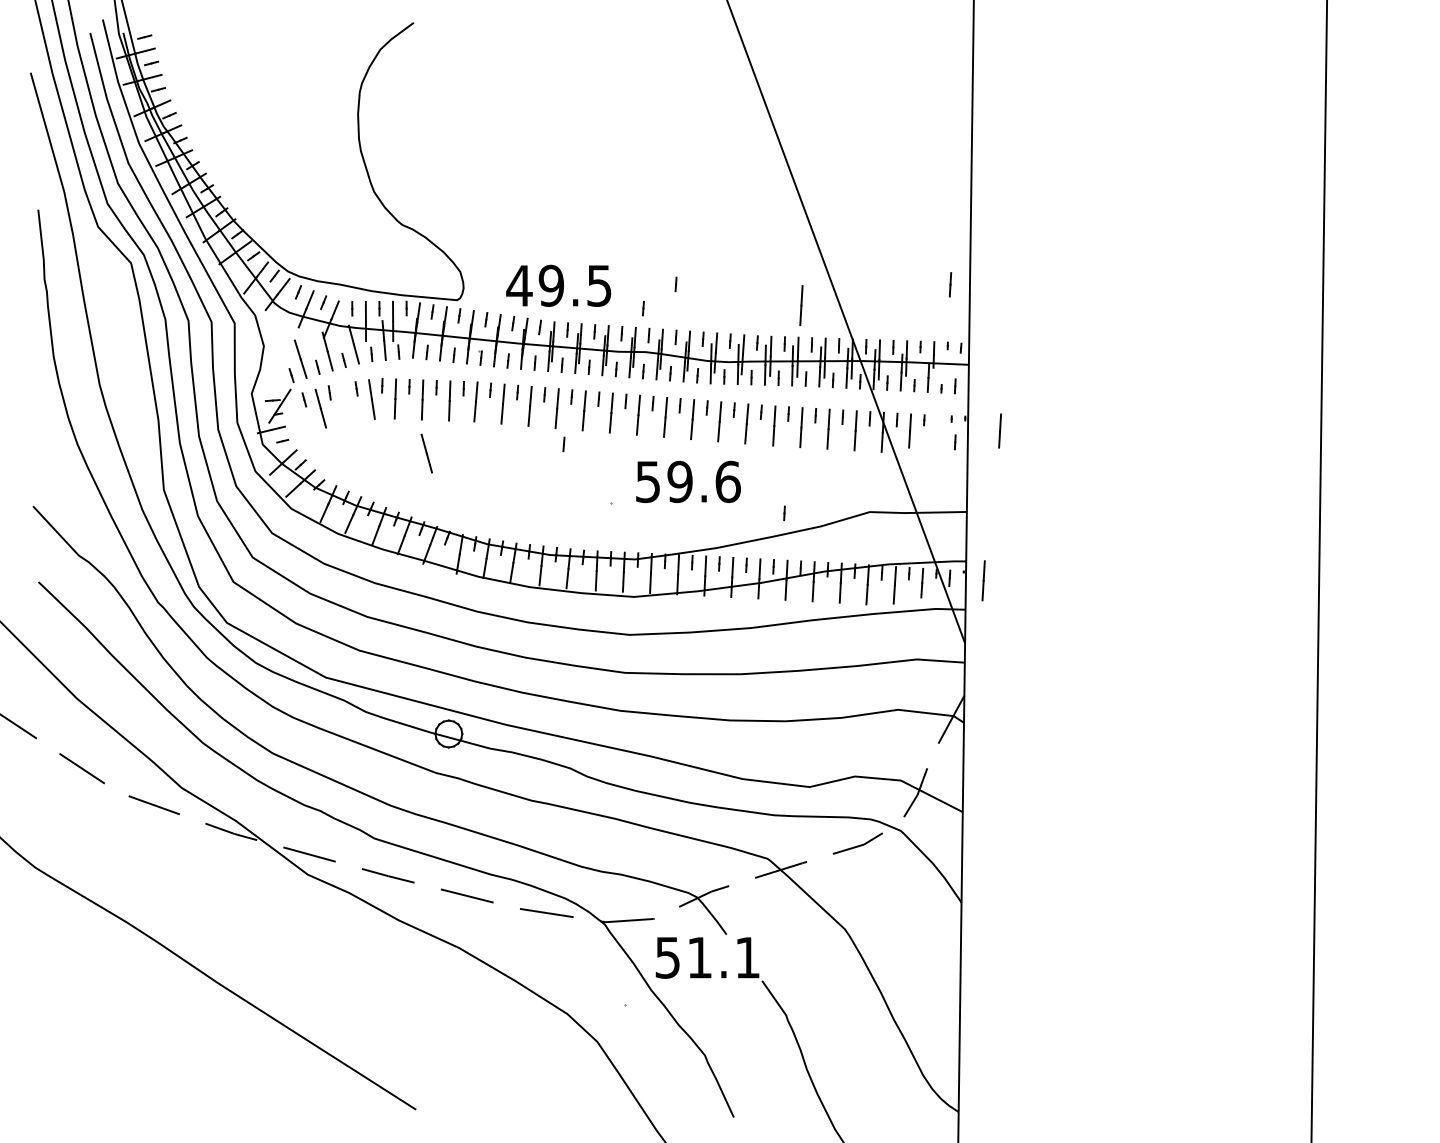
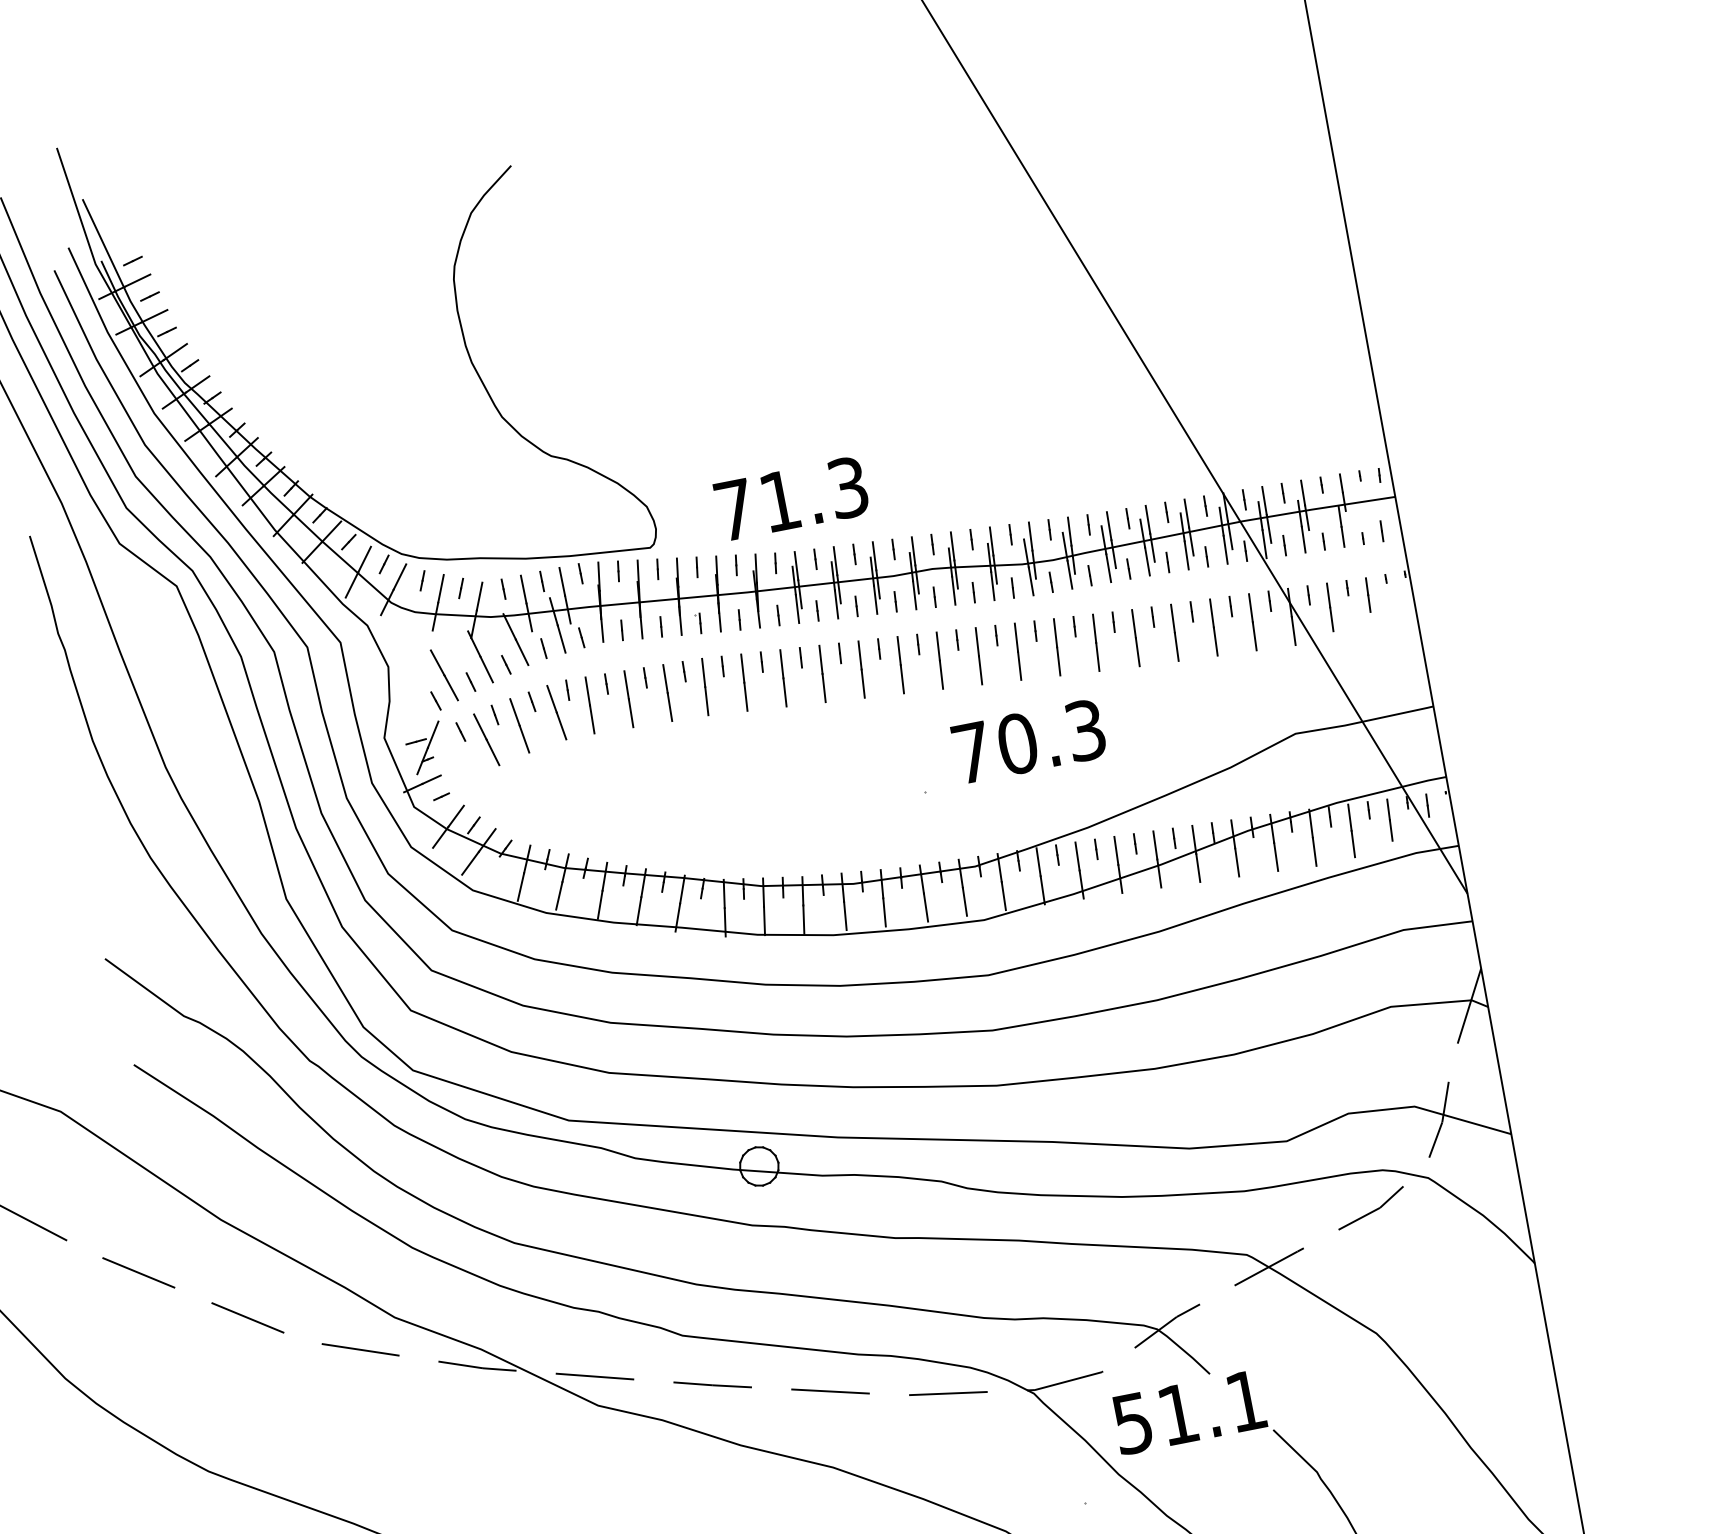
line: (675, 284) -> (956, 464), removed
line: (950, 284) -> (1368, 594), moved
text: (558, 285) -> (790, 498), 49.5 -> 71.3
line: (801, 305) -> (1140, 459), removed
line: (643, 308) -> (917, 507), removed
line: (344, 403) -> (518, 725), added
line: (999, 430) -> (1457, 581), removed
line: (955, 442) -> (1397, 611), removed
line: (563, 444) -> (841, 723), removed
line: (426, 453) -> (649, 774), removed
text: (688, 481) -> (1029, 740), 59.6 -> 70.3
line: (784, 513) -> (1174, 759), removed
line: (983, 580) -> (1476, 799), removed

